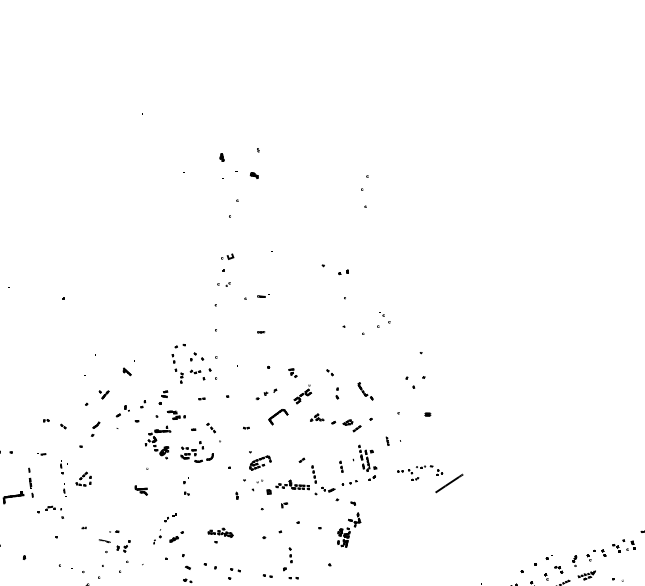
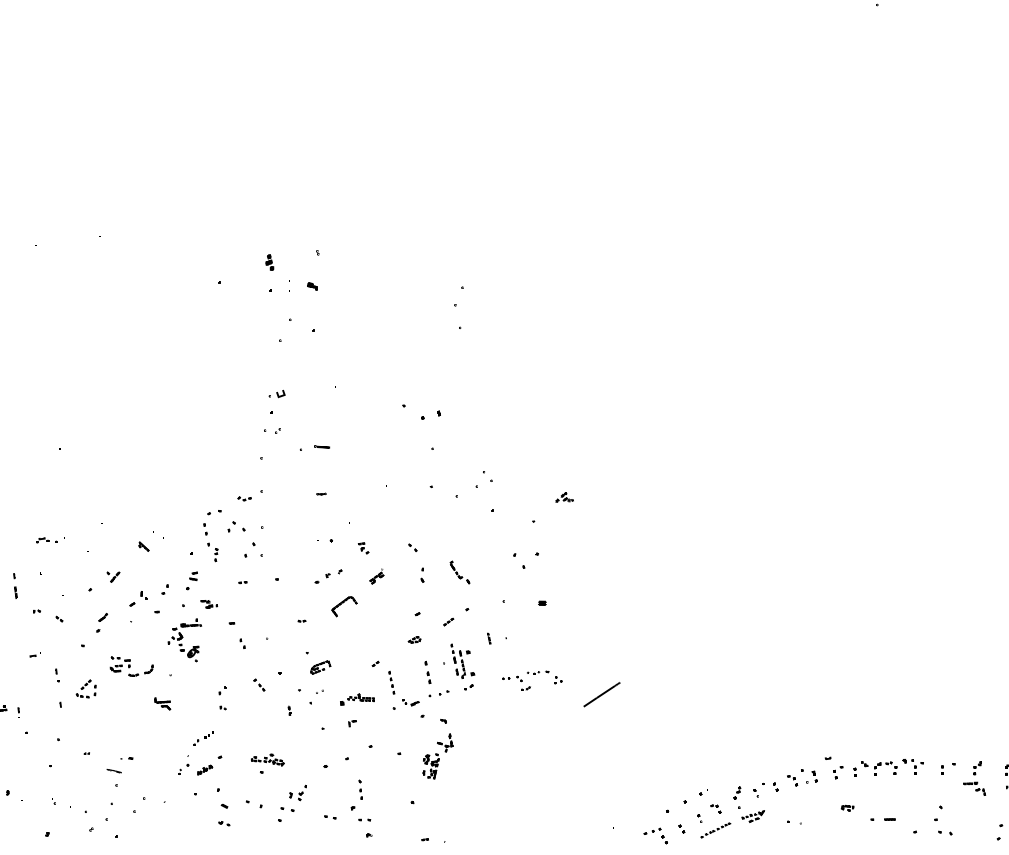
part: (221, 157) -> (269, 262), size x1.6
part: (343, 272) -> (430, 414), size x1.6
part: (261, 296) -> (321, 446), size x1.6
part: (195, 371) -> (244, 498), moved
part: (302, 394) -> (376, 576), size x0.6
part: (176, 415) -> (209, 604), size x0.7
part: (316, 417) -> (564, 497), moved
part: (347, 422) -> (414, 639), moved
part: (211, 427) -> (259, 684), moved
part: (196, 454) -> (131, 666), moved
part: (260, 463) -> (320, 667), size x0.7
part: (341, 466) -> (427, 672), size x1.6
part: (30, 477) -> (15, 585), moved
line: (448, 483) -> (601, 694), moved
part: (288, 487) -> (357, 699), size x0.6
part: (56, 508) -> (50, 540), moved
part: (176, 536) -> (209, 765), size x1.4
part: (123, 546) -> (297, 792), moved
part: (574, 561) -> (736, 797), size x1.6

